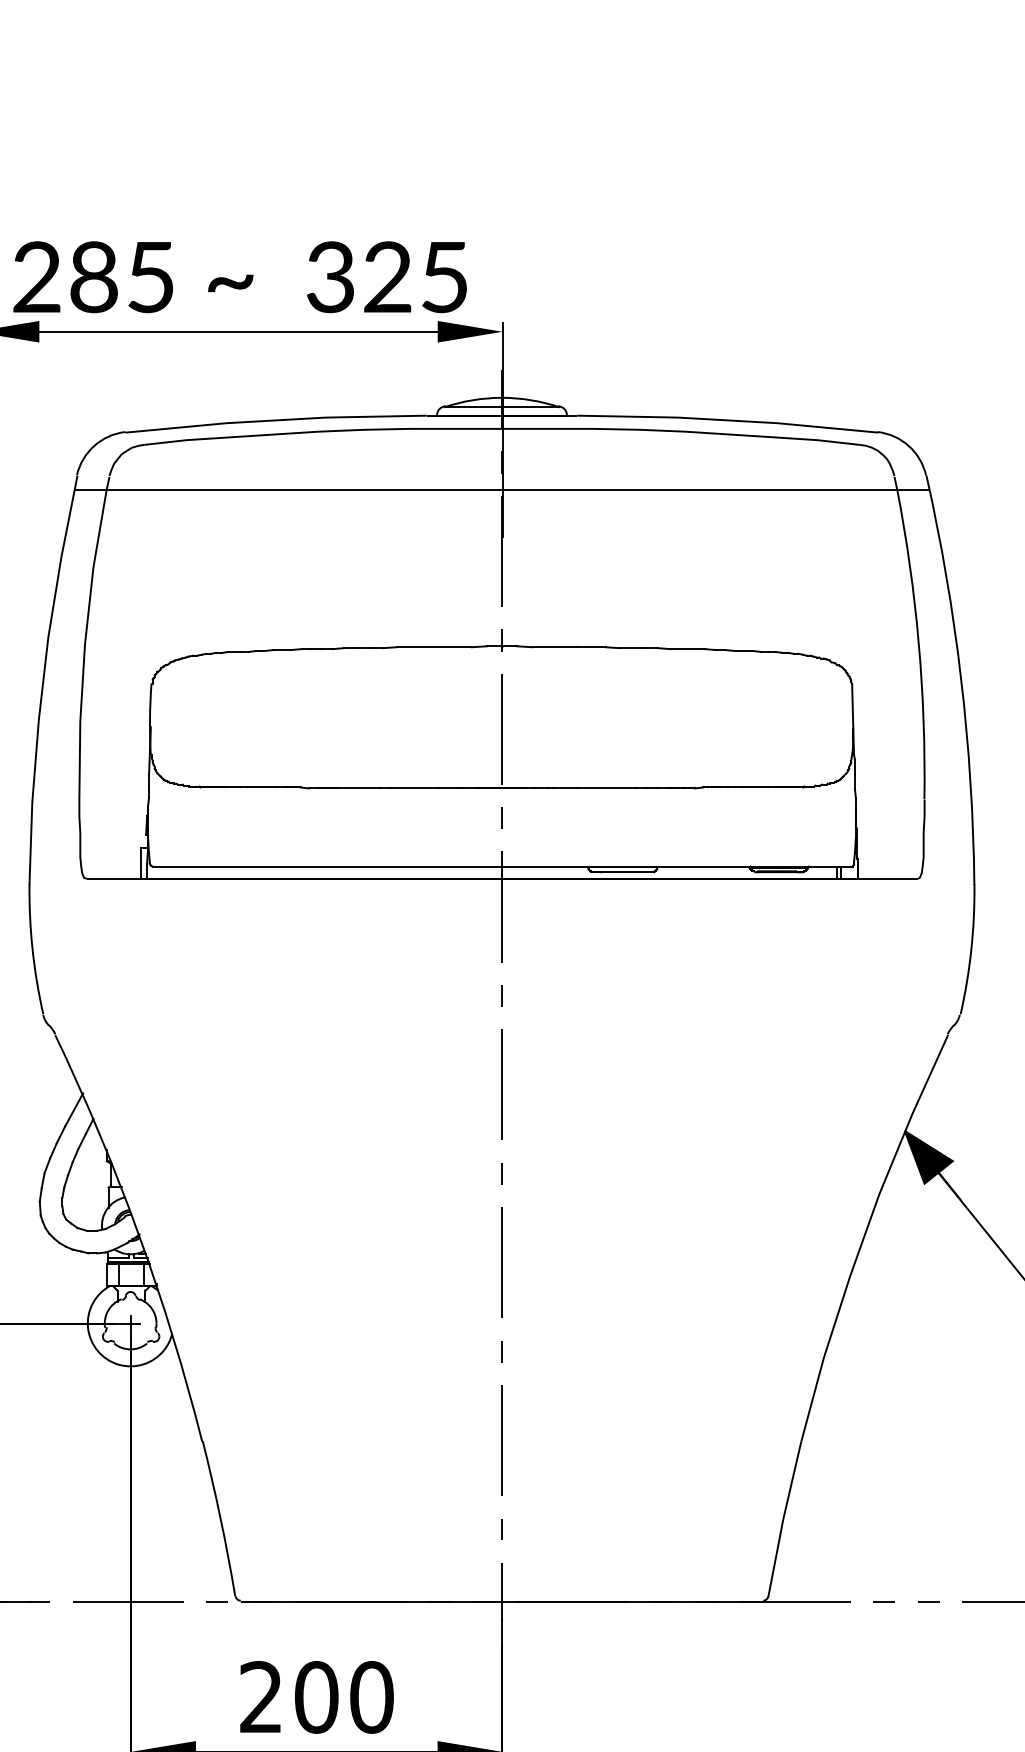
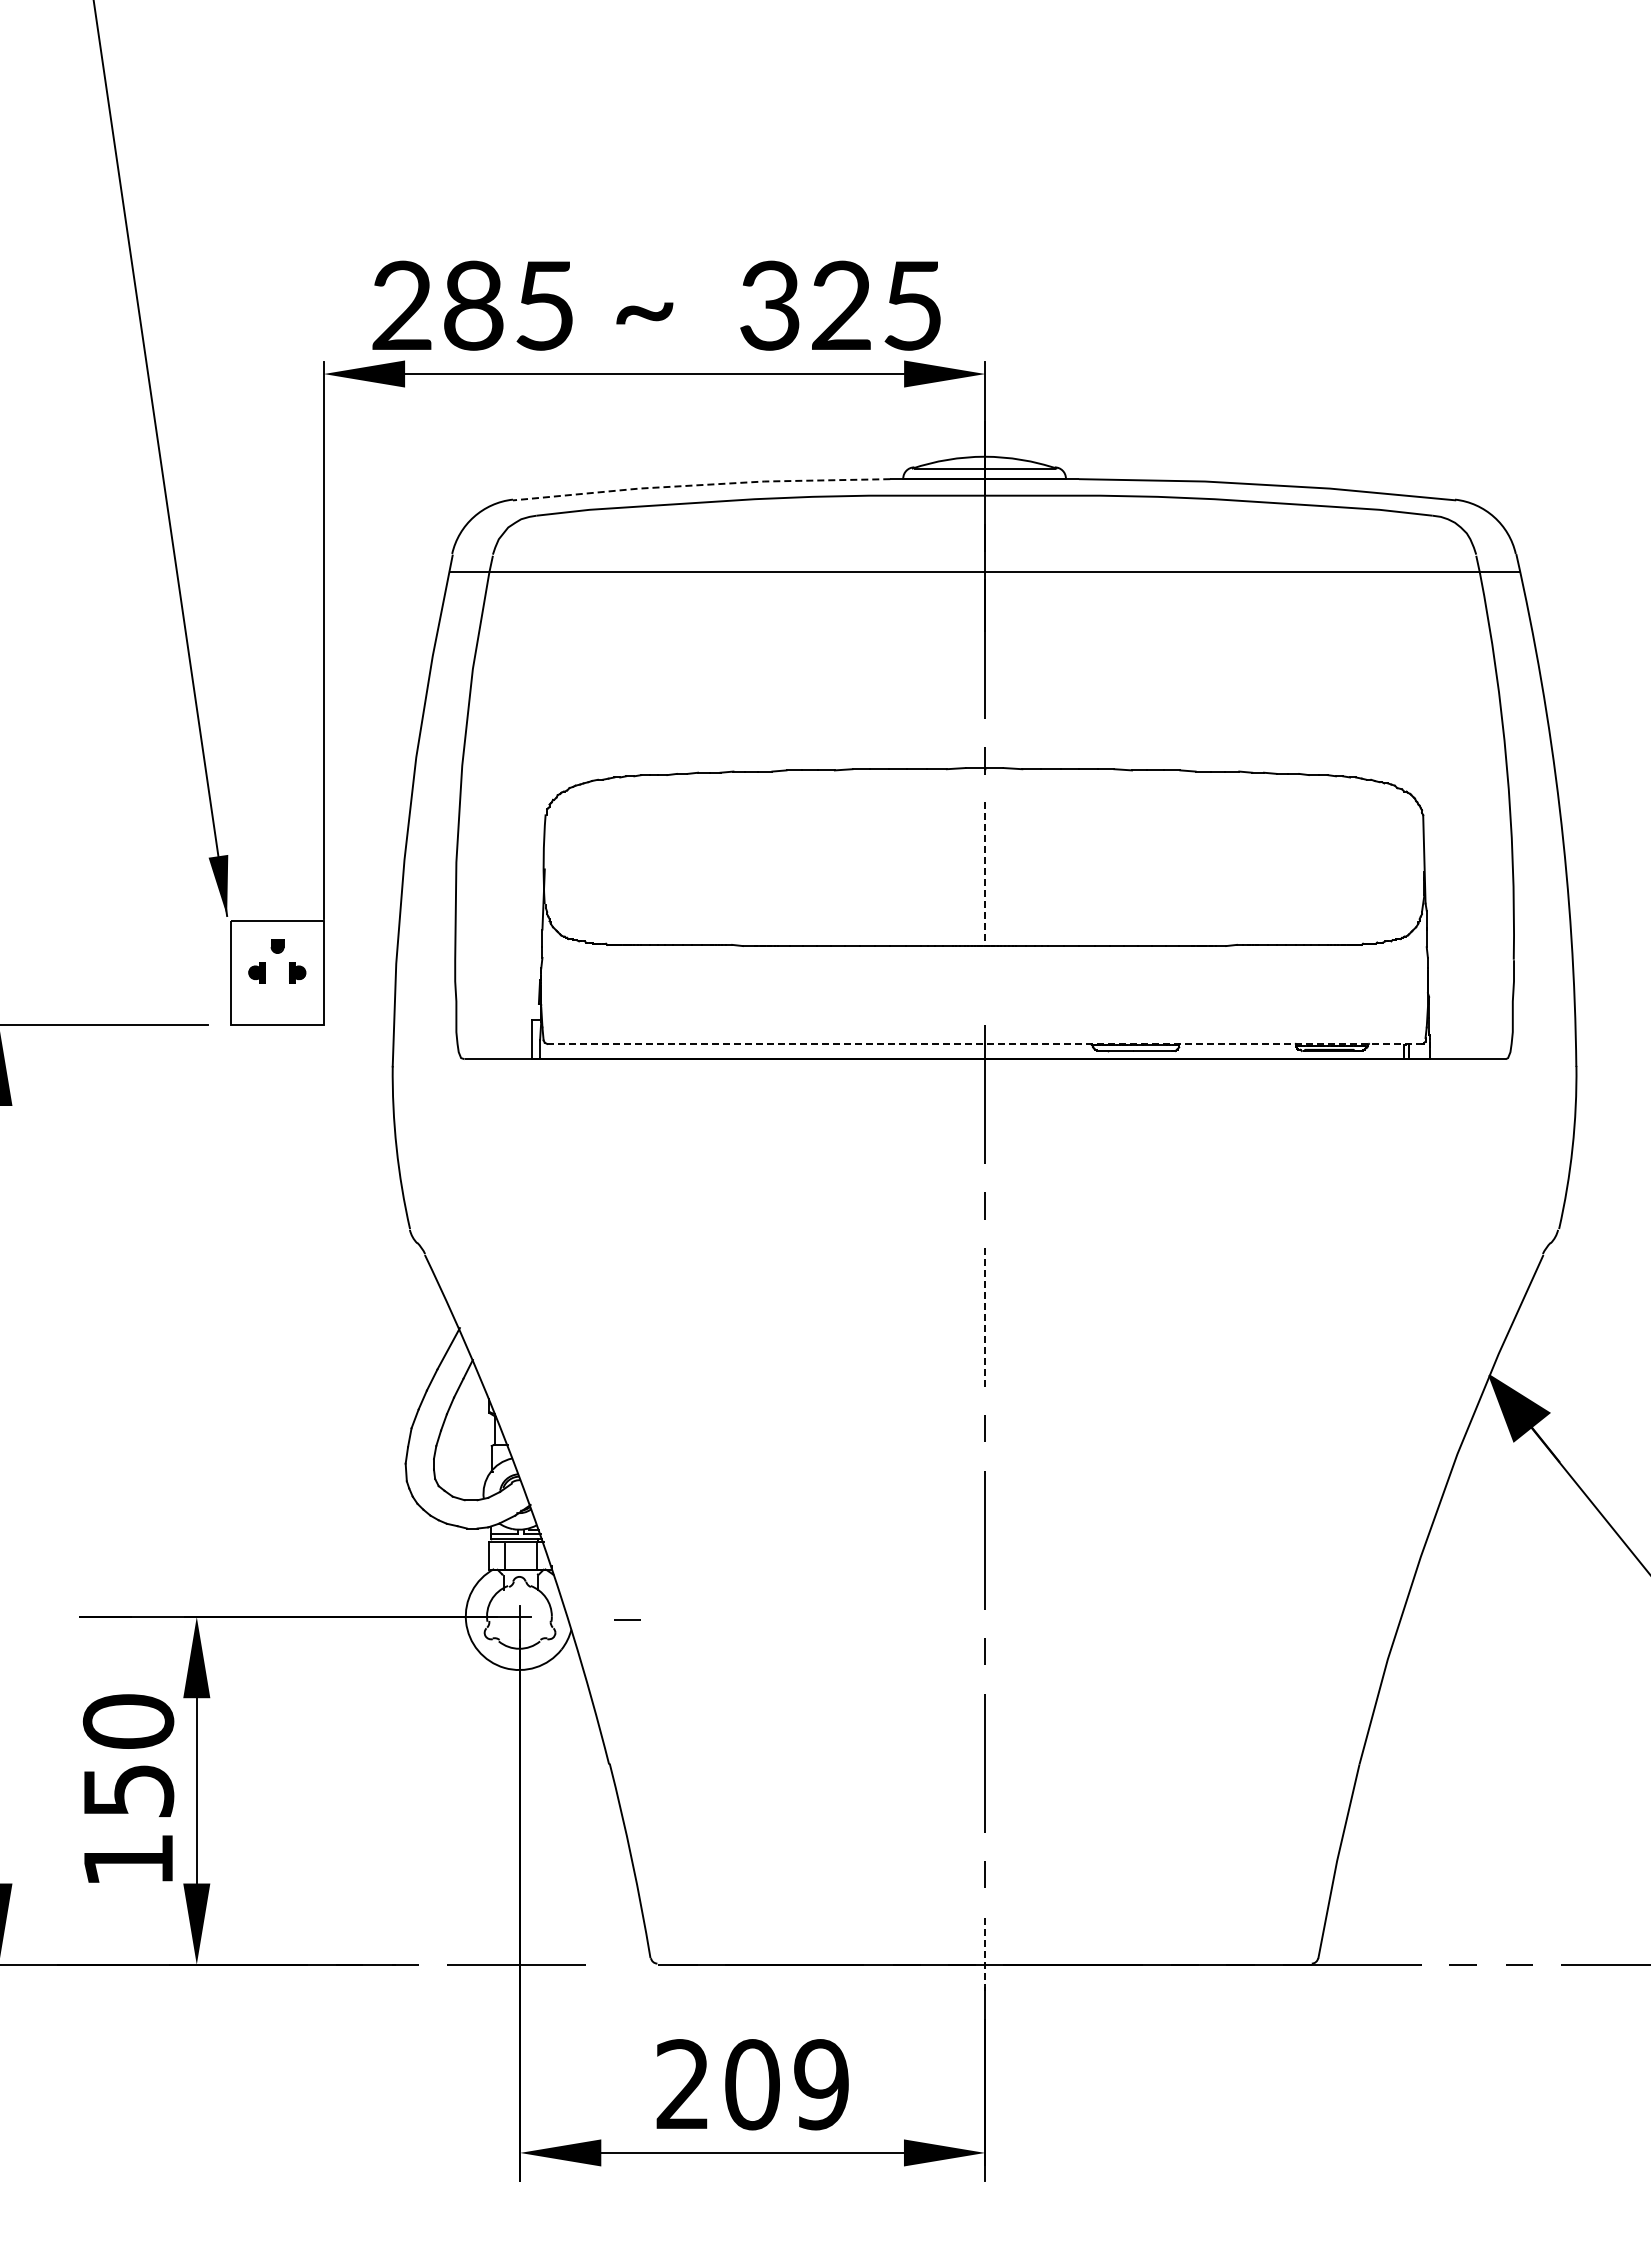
line: (275, 420) -> (701, 485), solid -> dashed
line: (501, 728) -> (984, 871), solid -> dashed
line: (501, 818) -> (984, 983), removed
line: (502, 866) -> (985, 1043), solid -> dashed
line: (501, 1084) -> (984, 1317), solid -> dashed
line: (501, 1592) -> (984, 1953), solid -> dashed
line: (216, 1601) -> (627, 1619), moved
text: (371, 1697) -> (821, 2084), 200 -> 209

